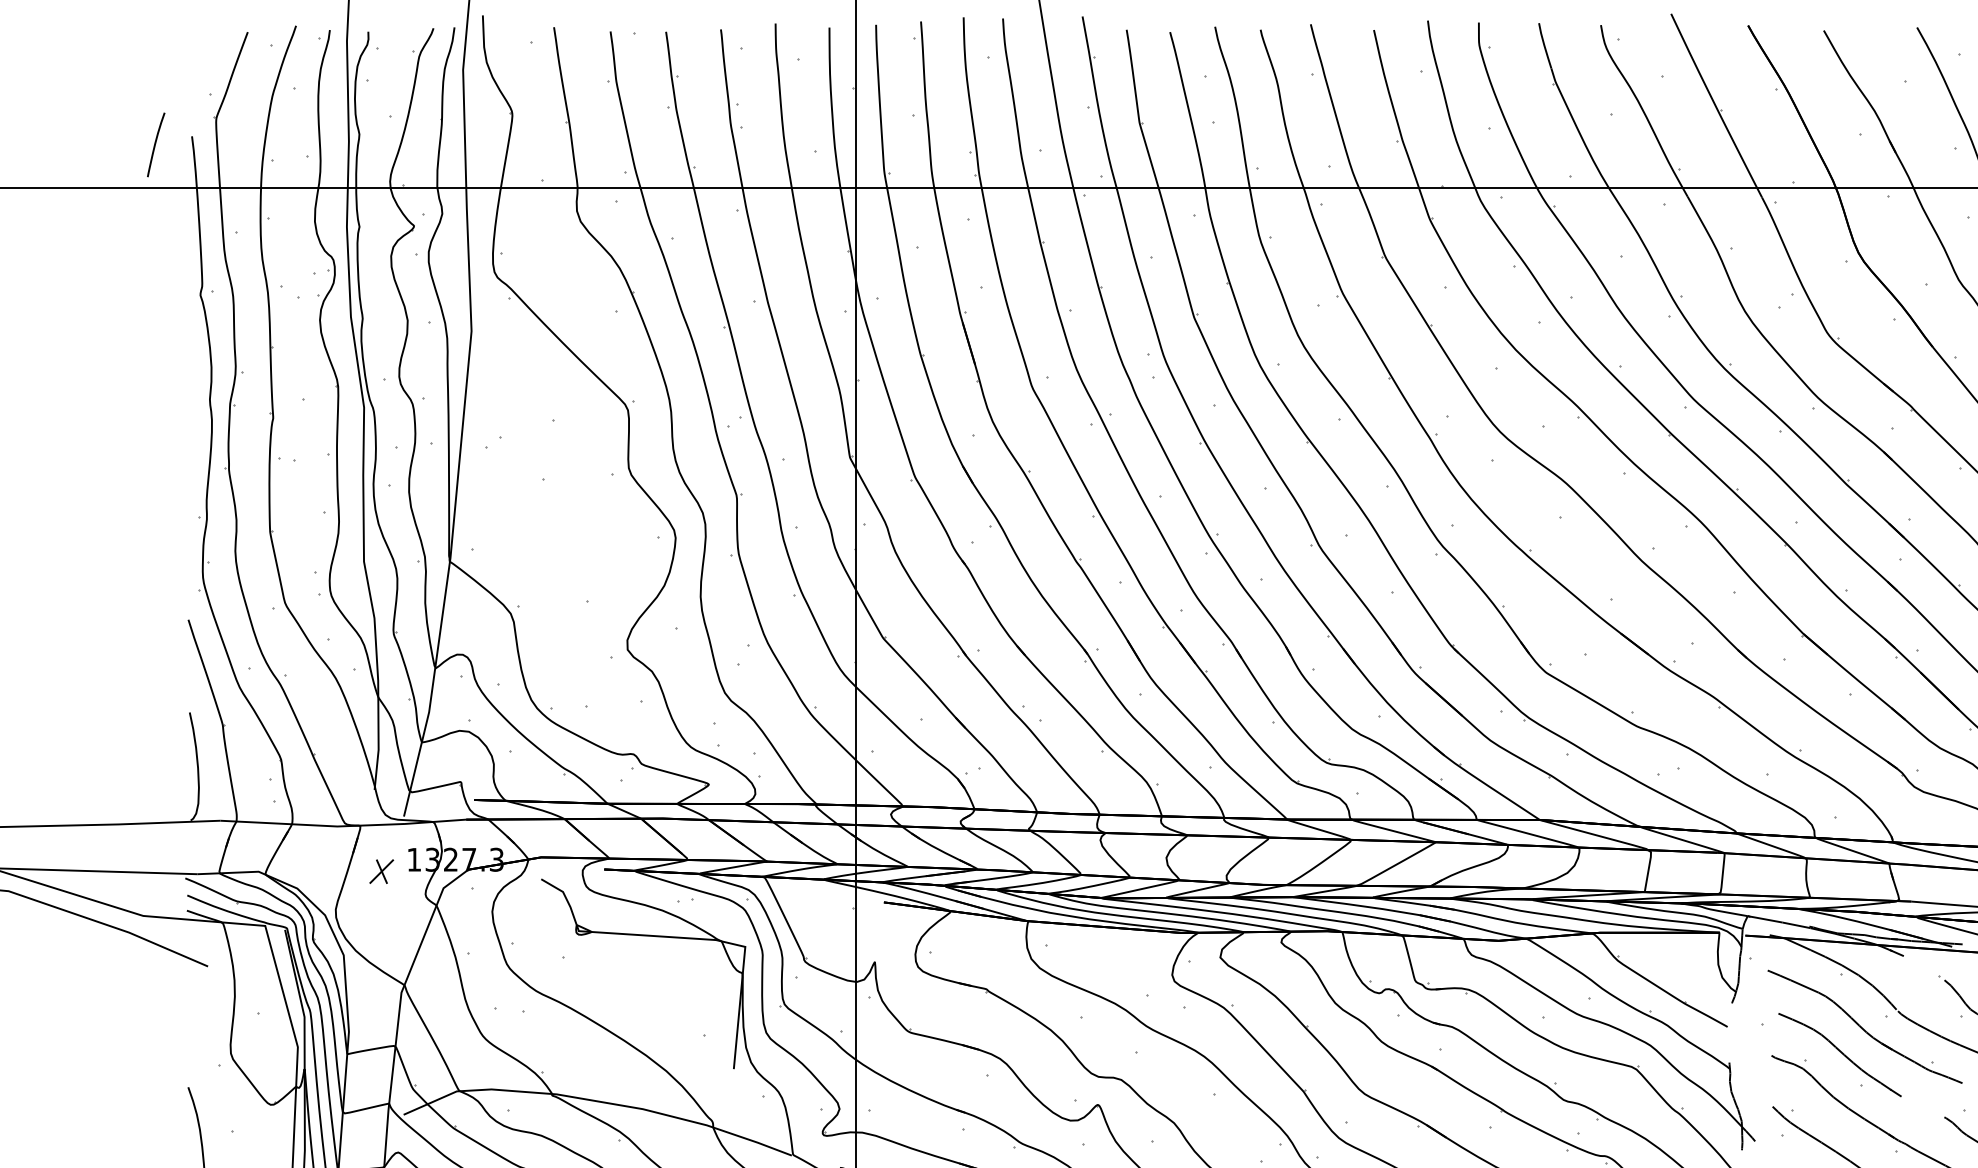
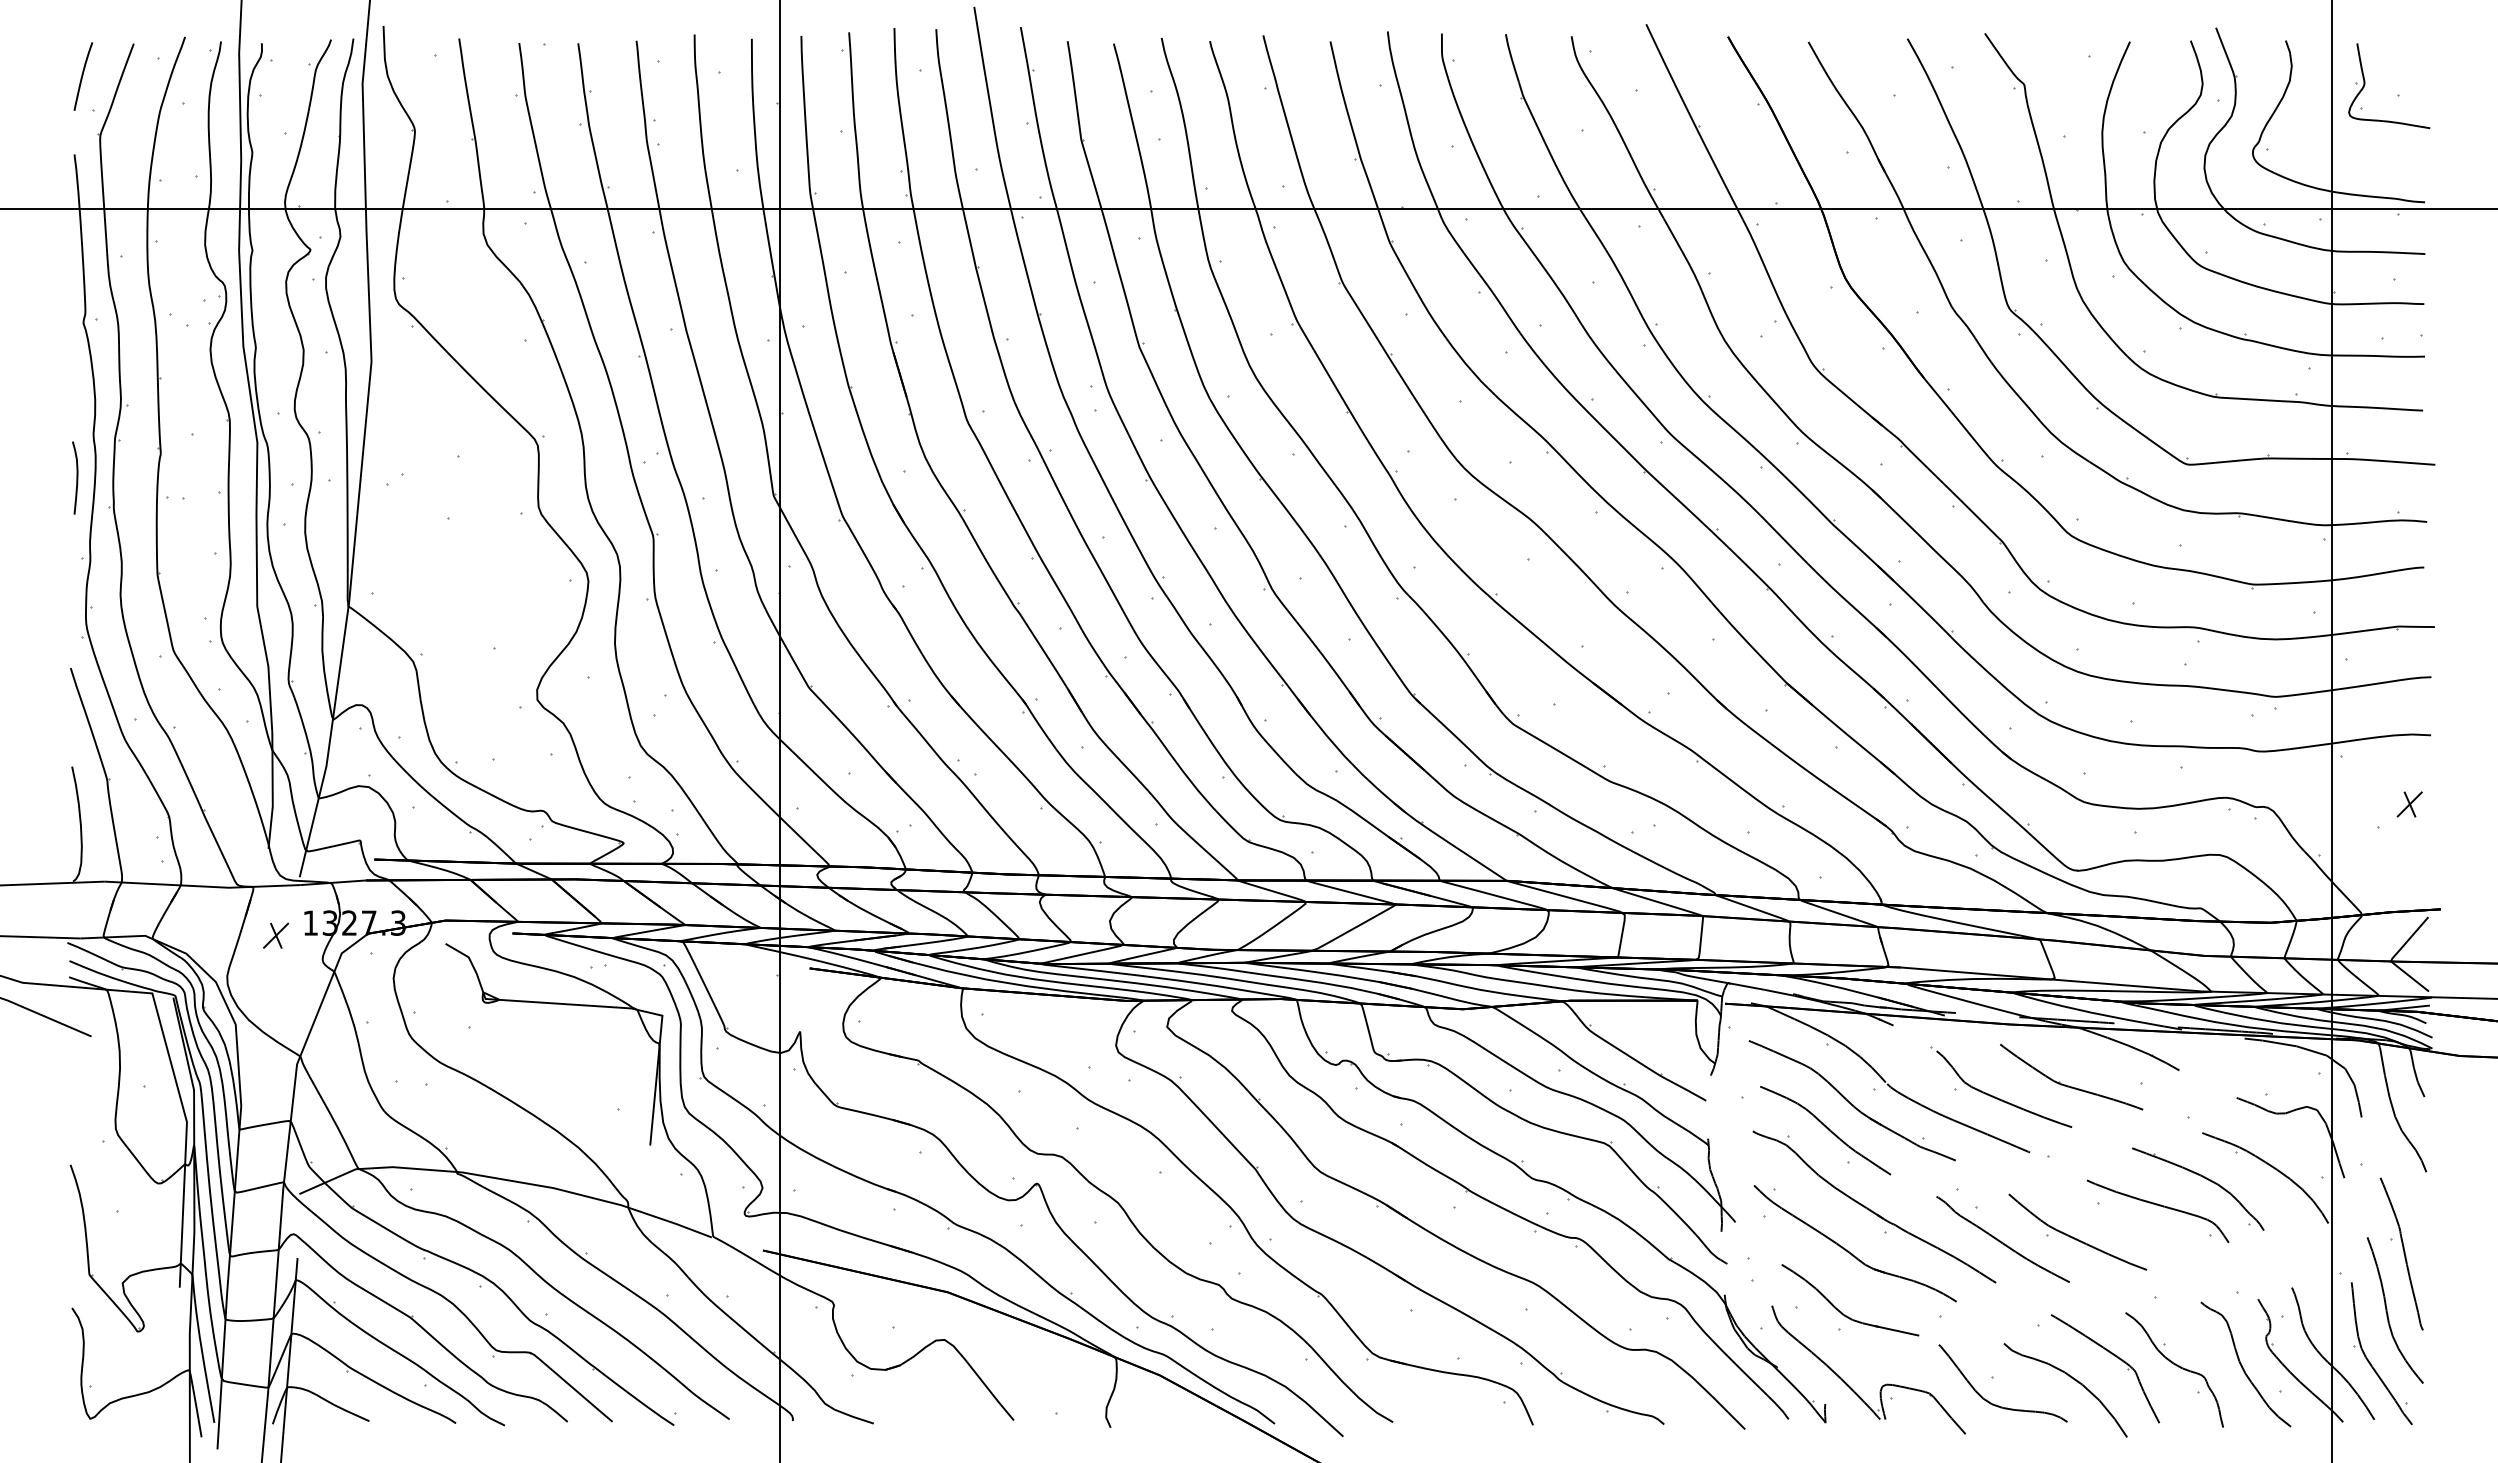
curve: (156, 143) -> (83, 75), moved
curve: (193, 440) -> (76, 477), added

